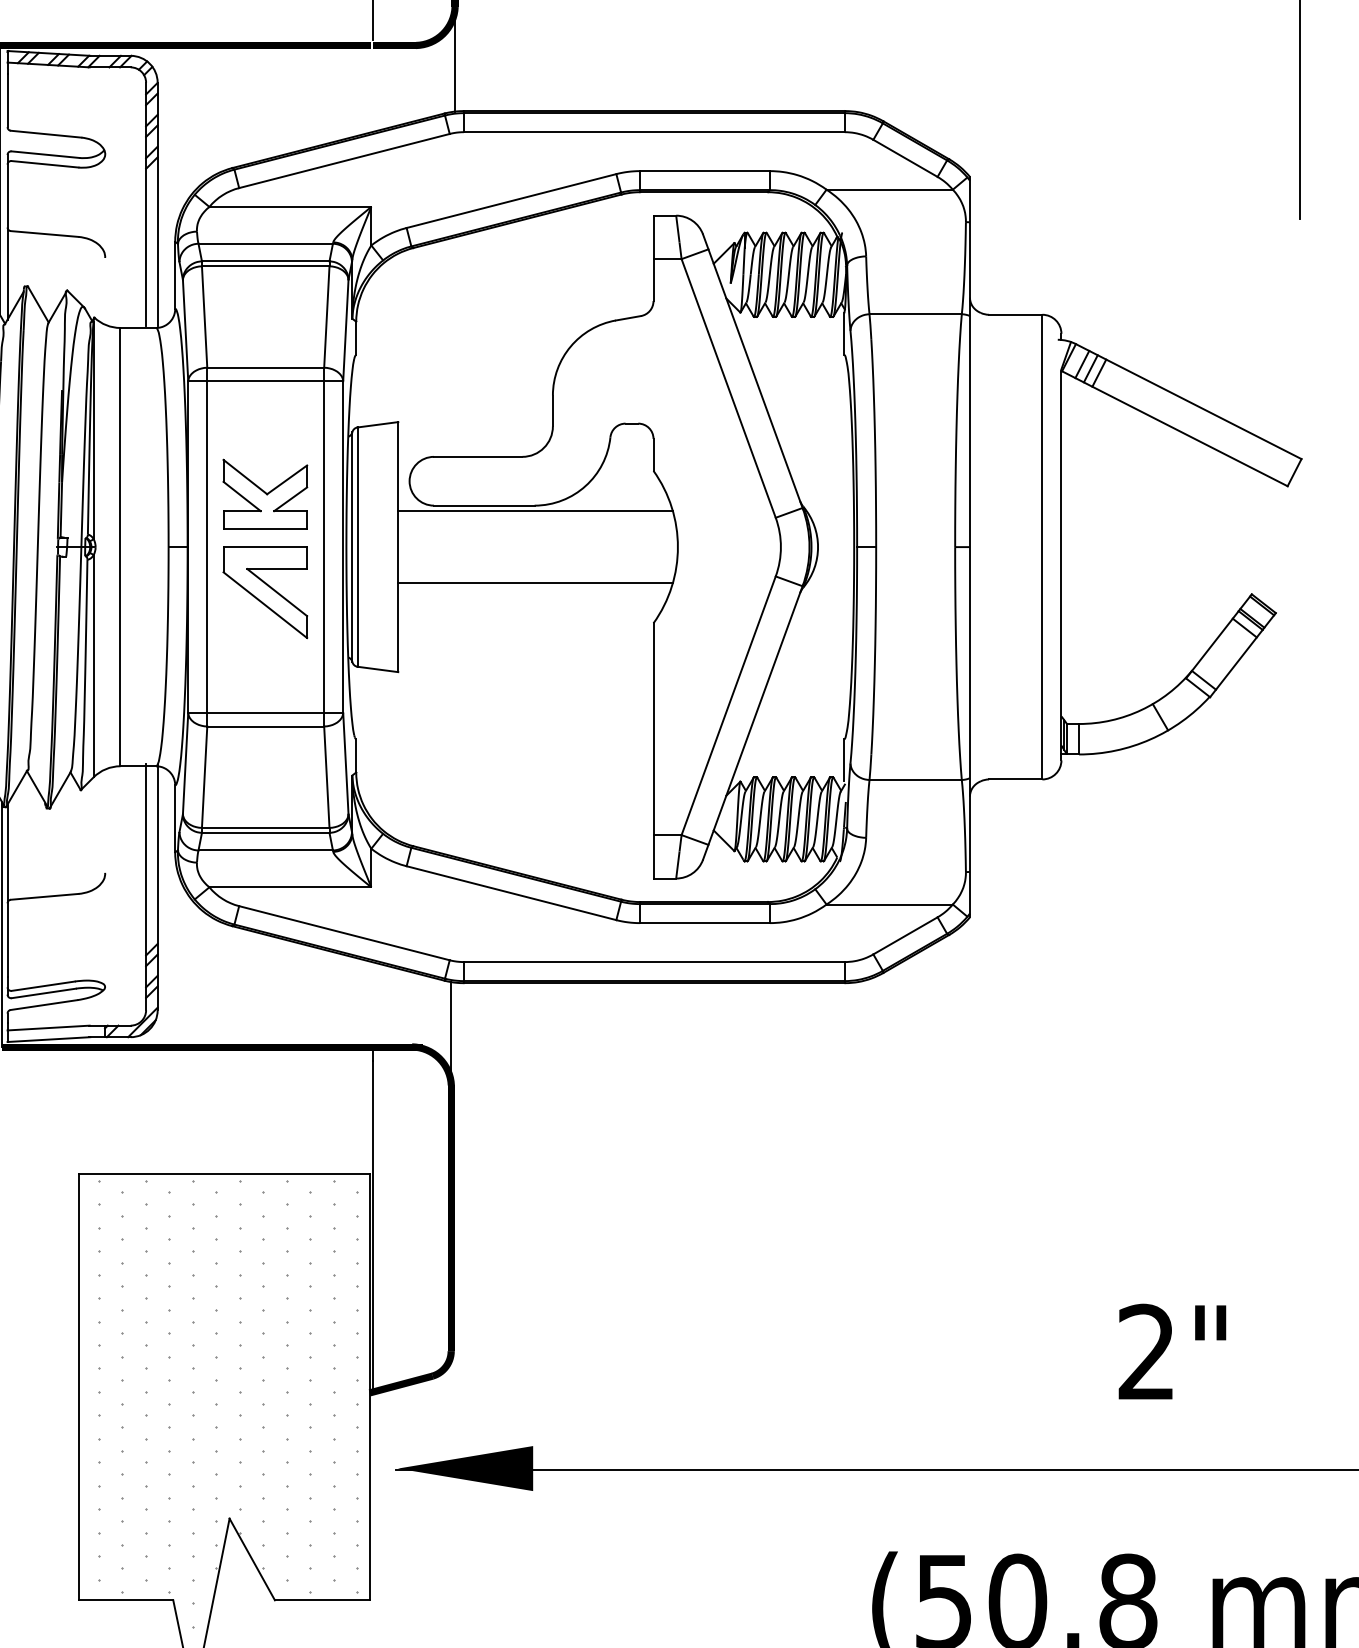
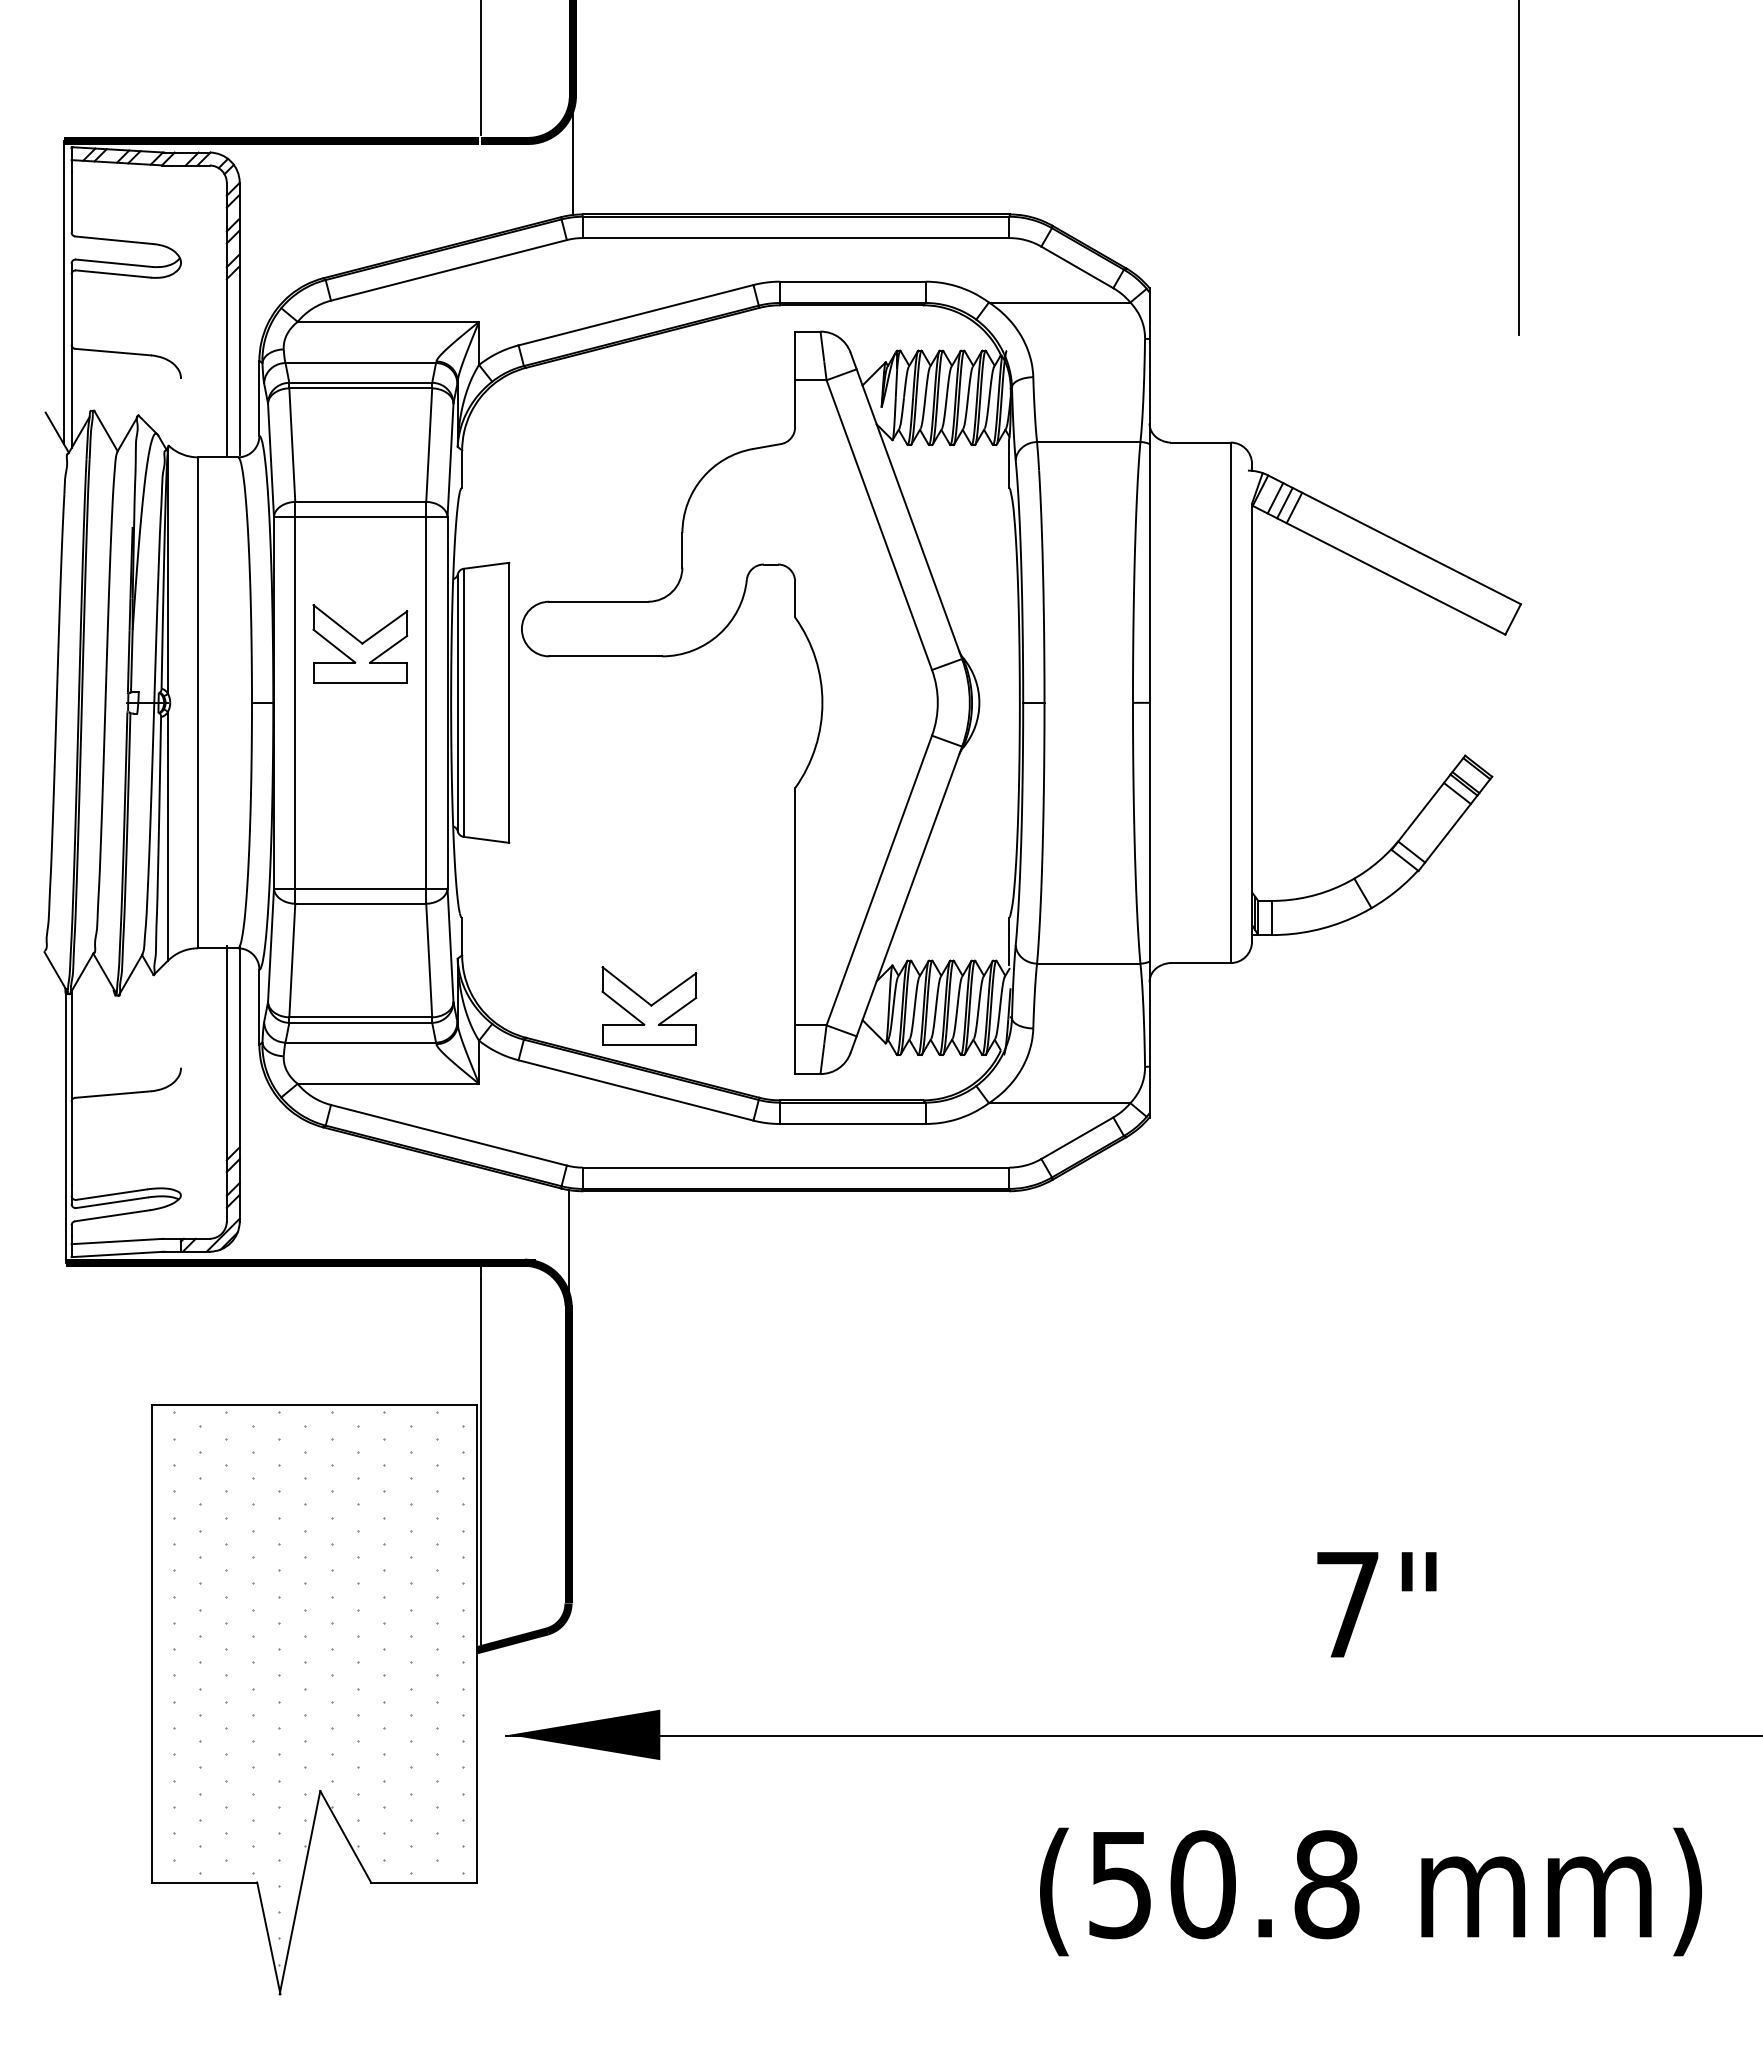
line: (535, 511) -> (662, 662), removed
line: (535, 583) -> (662, 743), removed
part: (265, 592) -> (360, 753), removed
part: (523, 817) -> (649, 1005), added
text: (1146, 1351) -> (1347, 1603), 2" -> 7"

